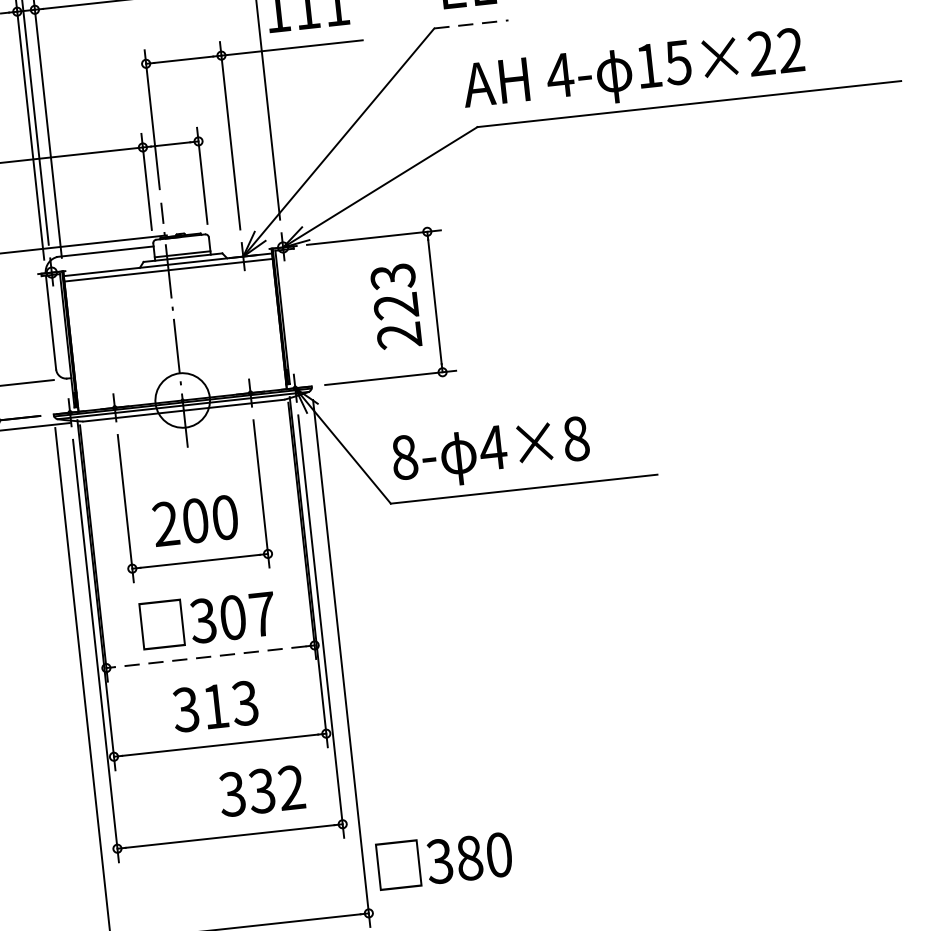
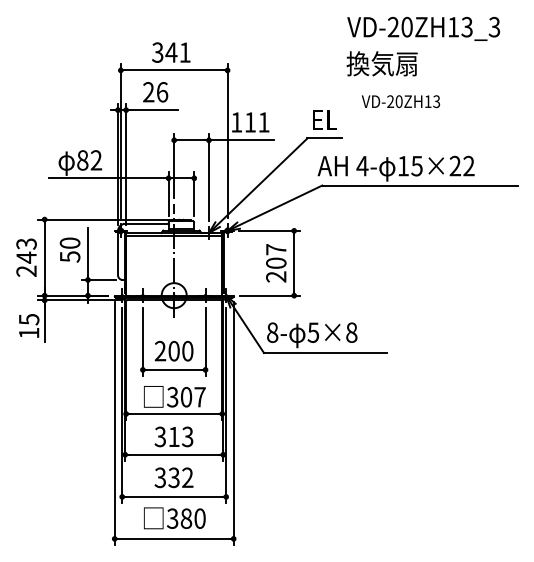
line: (473, 24) -> (325, 138), dashed -> solid
text: (395, 291) -> (276, 256), 223 -> 207
text: (493, 447) -> (313, 332), 4×8 -> 5×8
line: (208, 655) -> (173, 413), dashed -> solid
text: (260, 790) -> (173, 477), moved
text: (443, 860) -> (174, 518), moved

